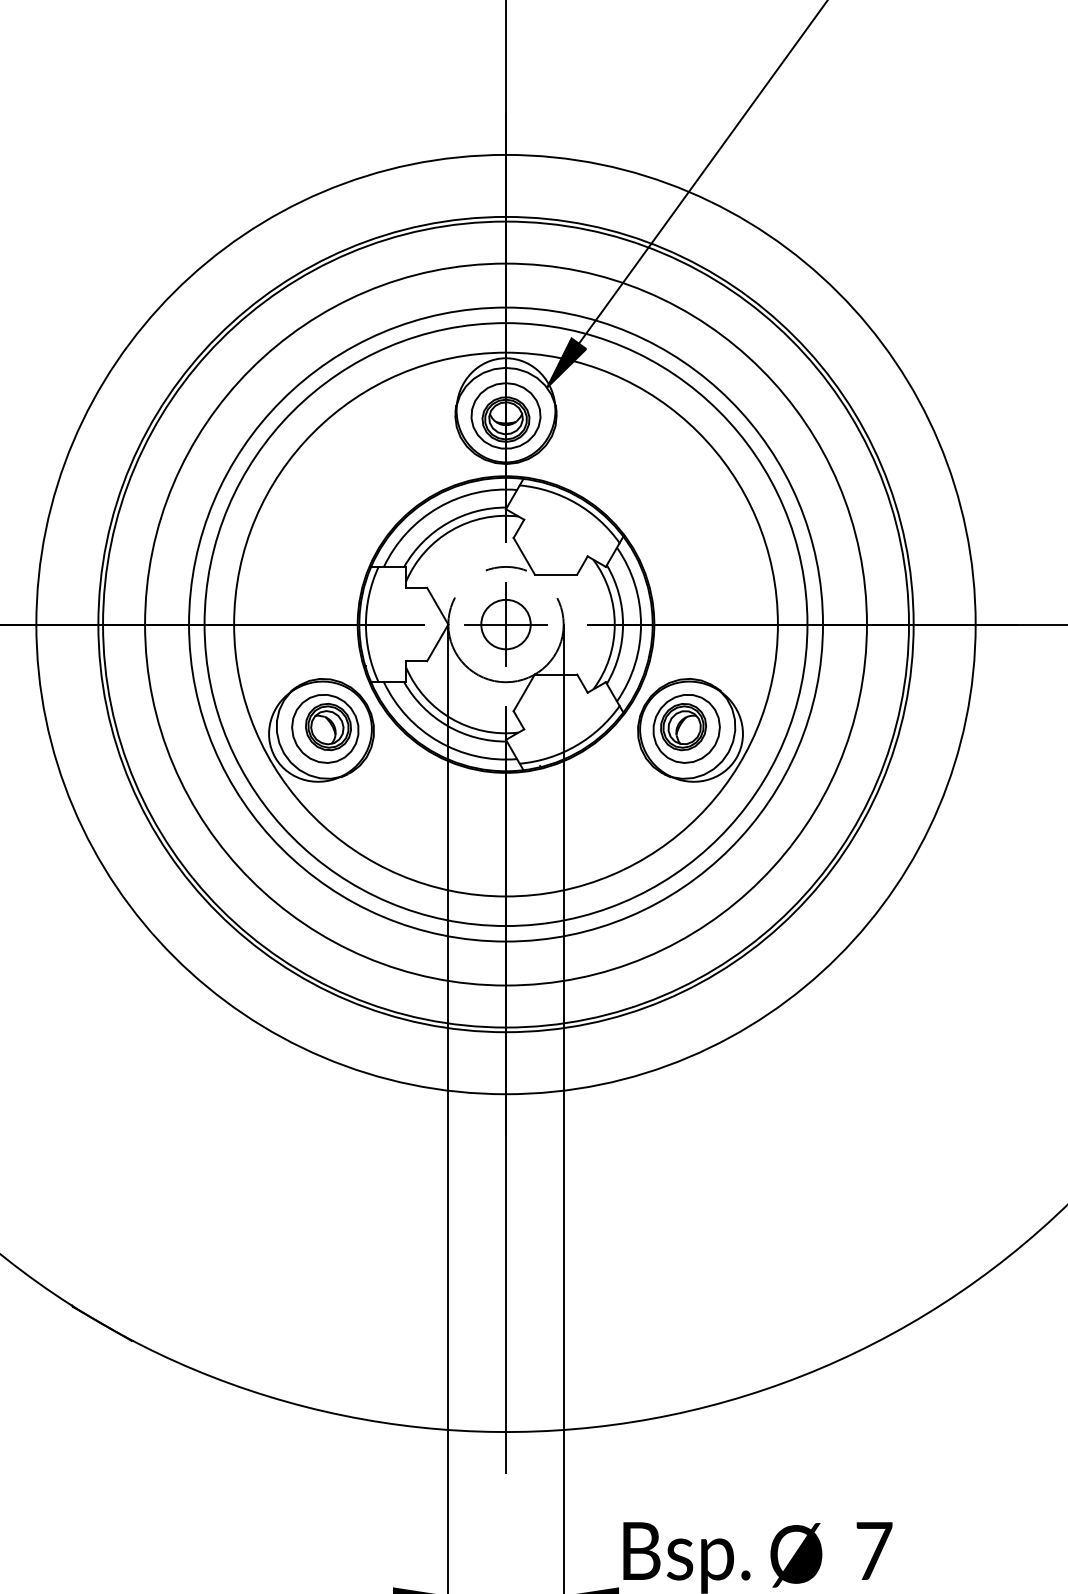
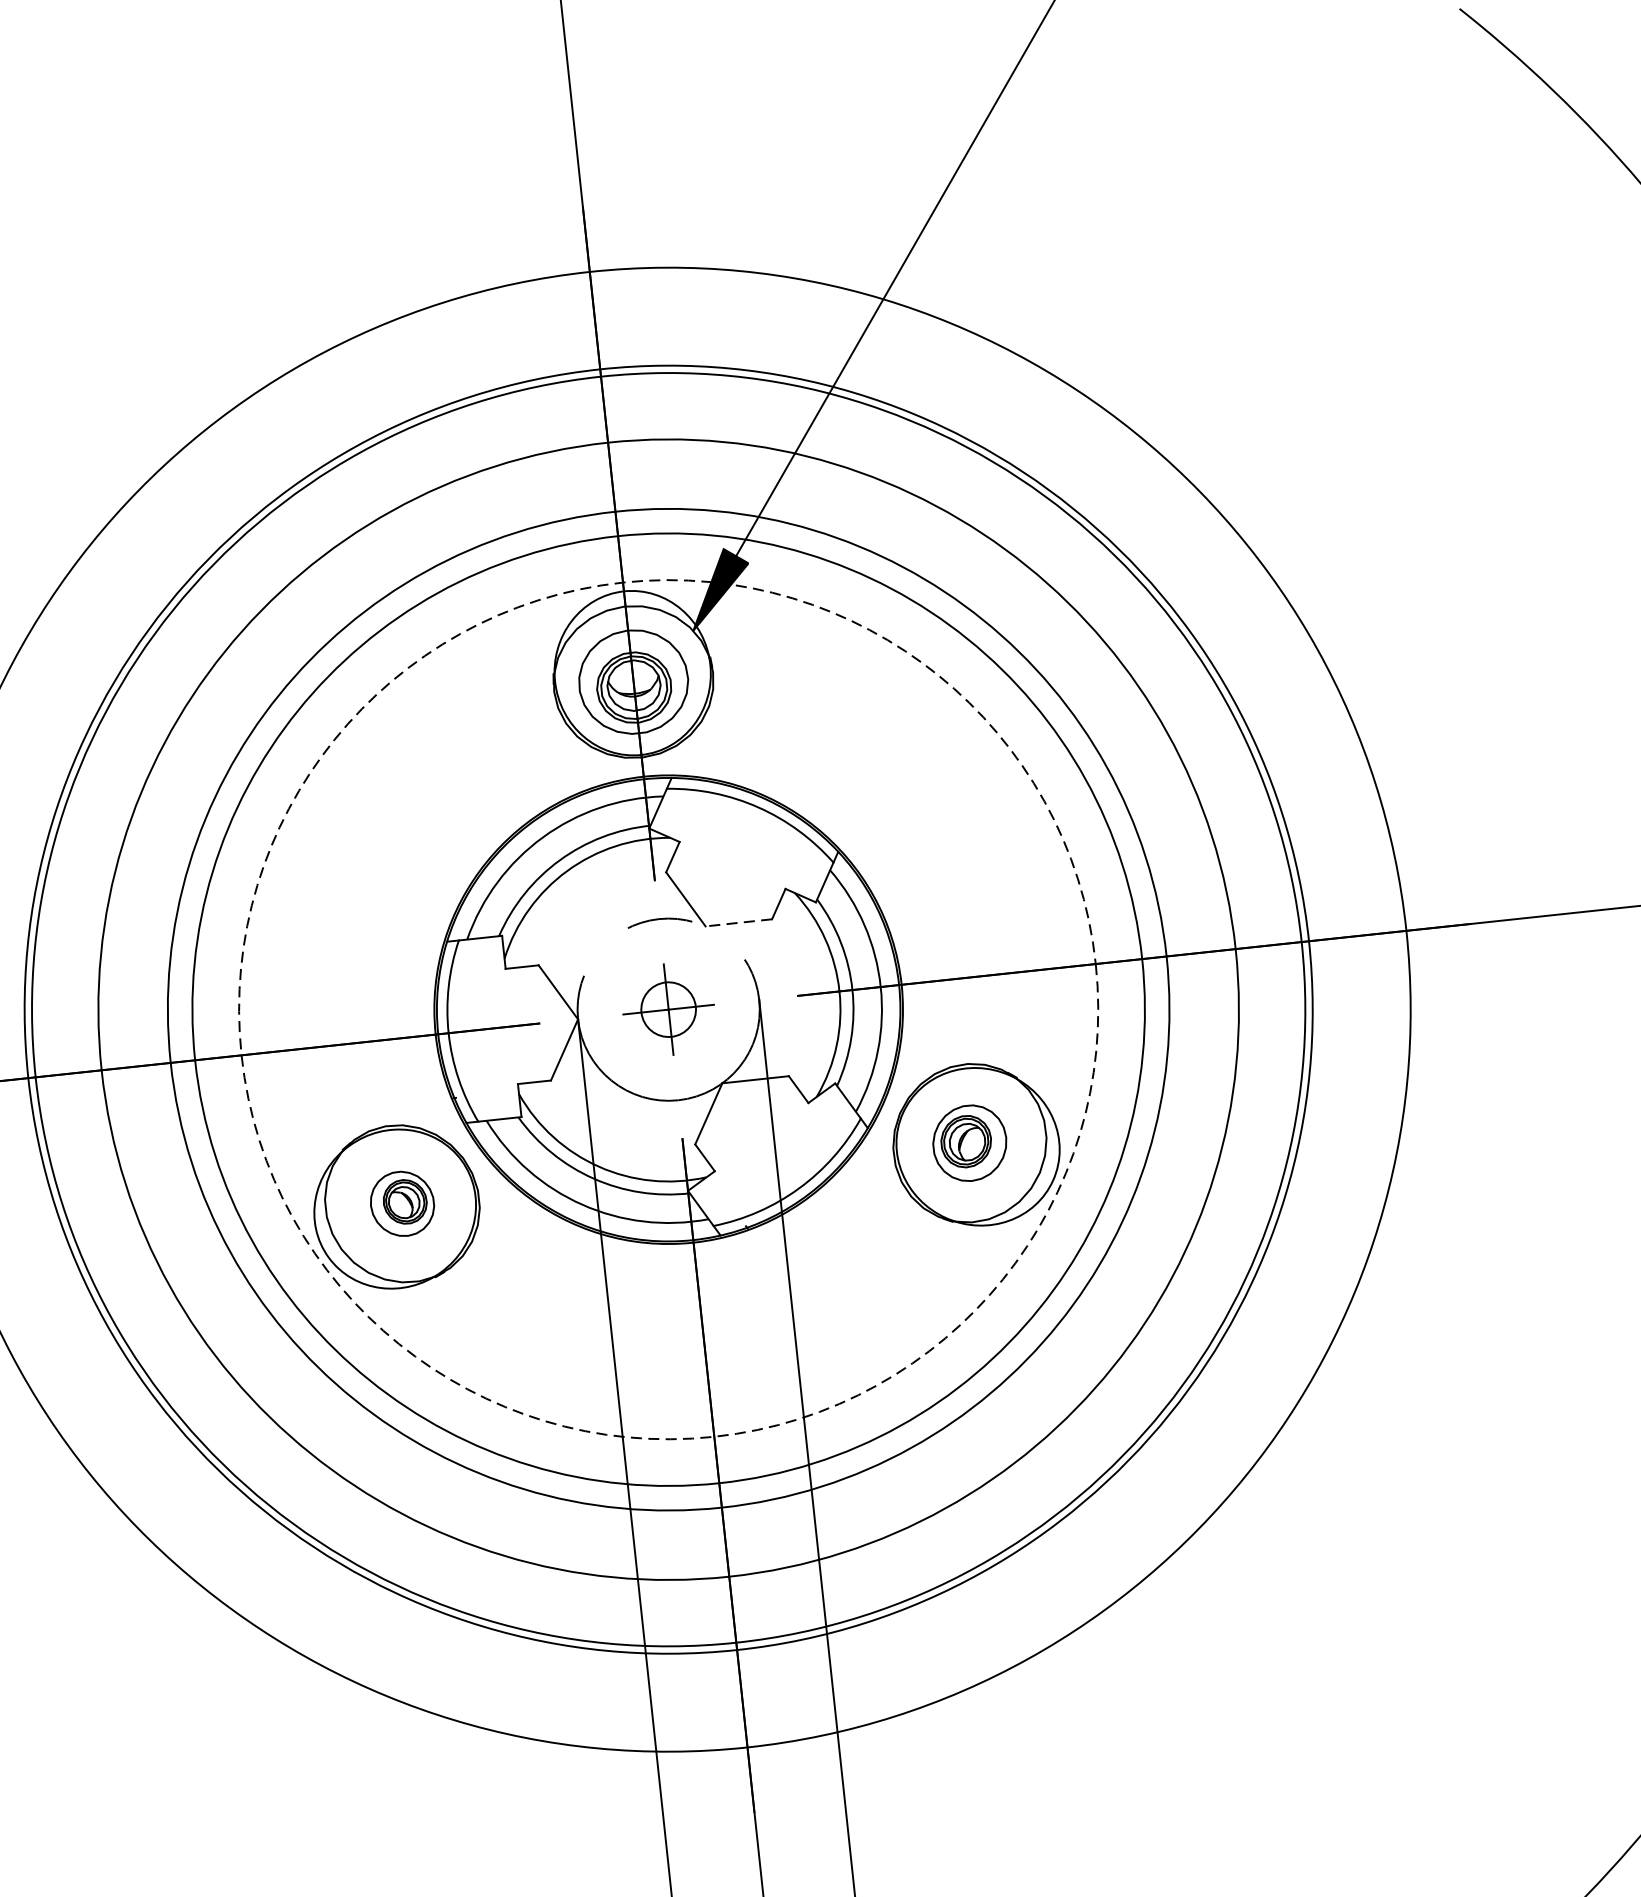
line: (555, 574) -> (737, 922), solid -> dashed
circle: (505, 624) -> (667, 1009), solid -> dashed
part: (505, 624) -> (667, 1009), size x0.7
part: (325, 728) -> (402, 1203), size x0.6
part: (686, 728) -> (969, 1142), size x0.7

